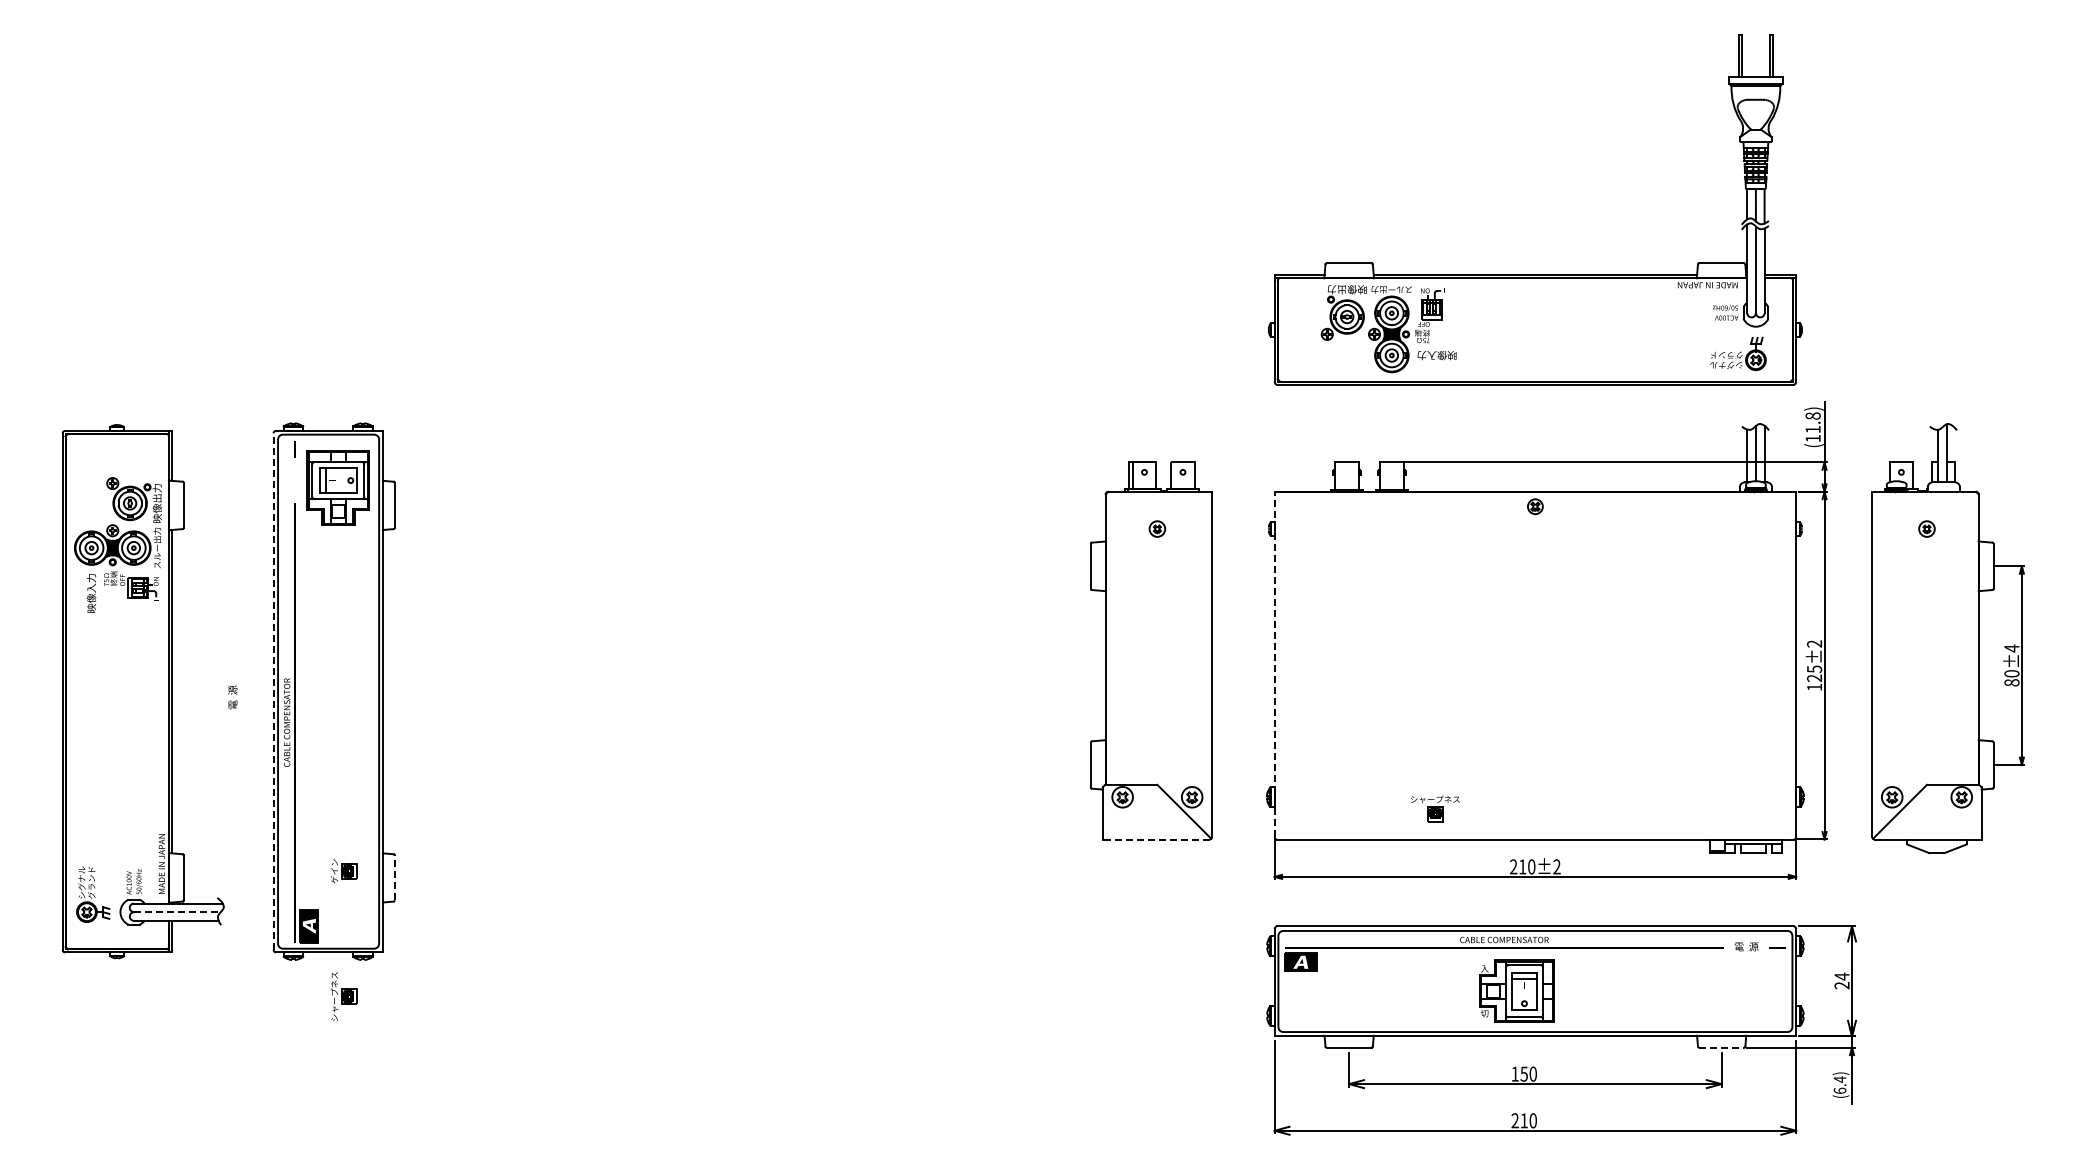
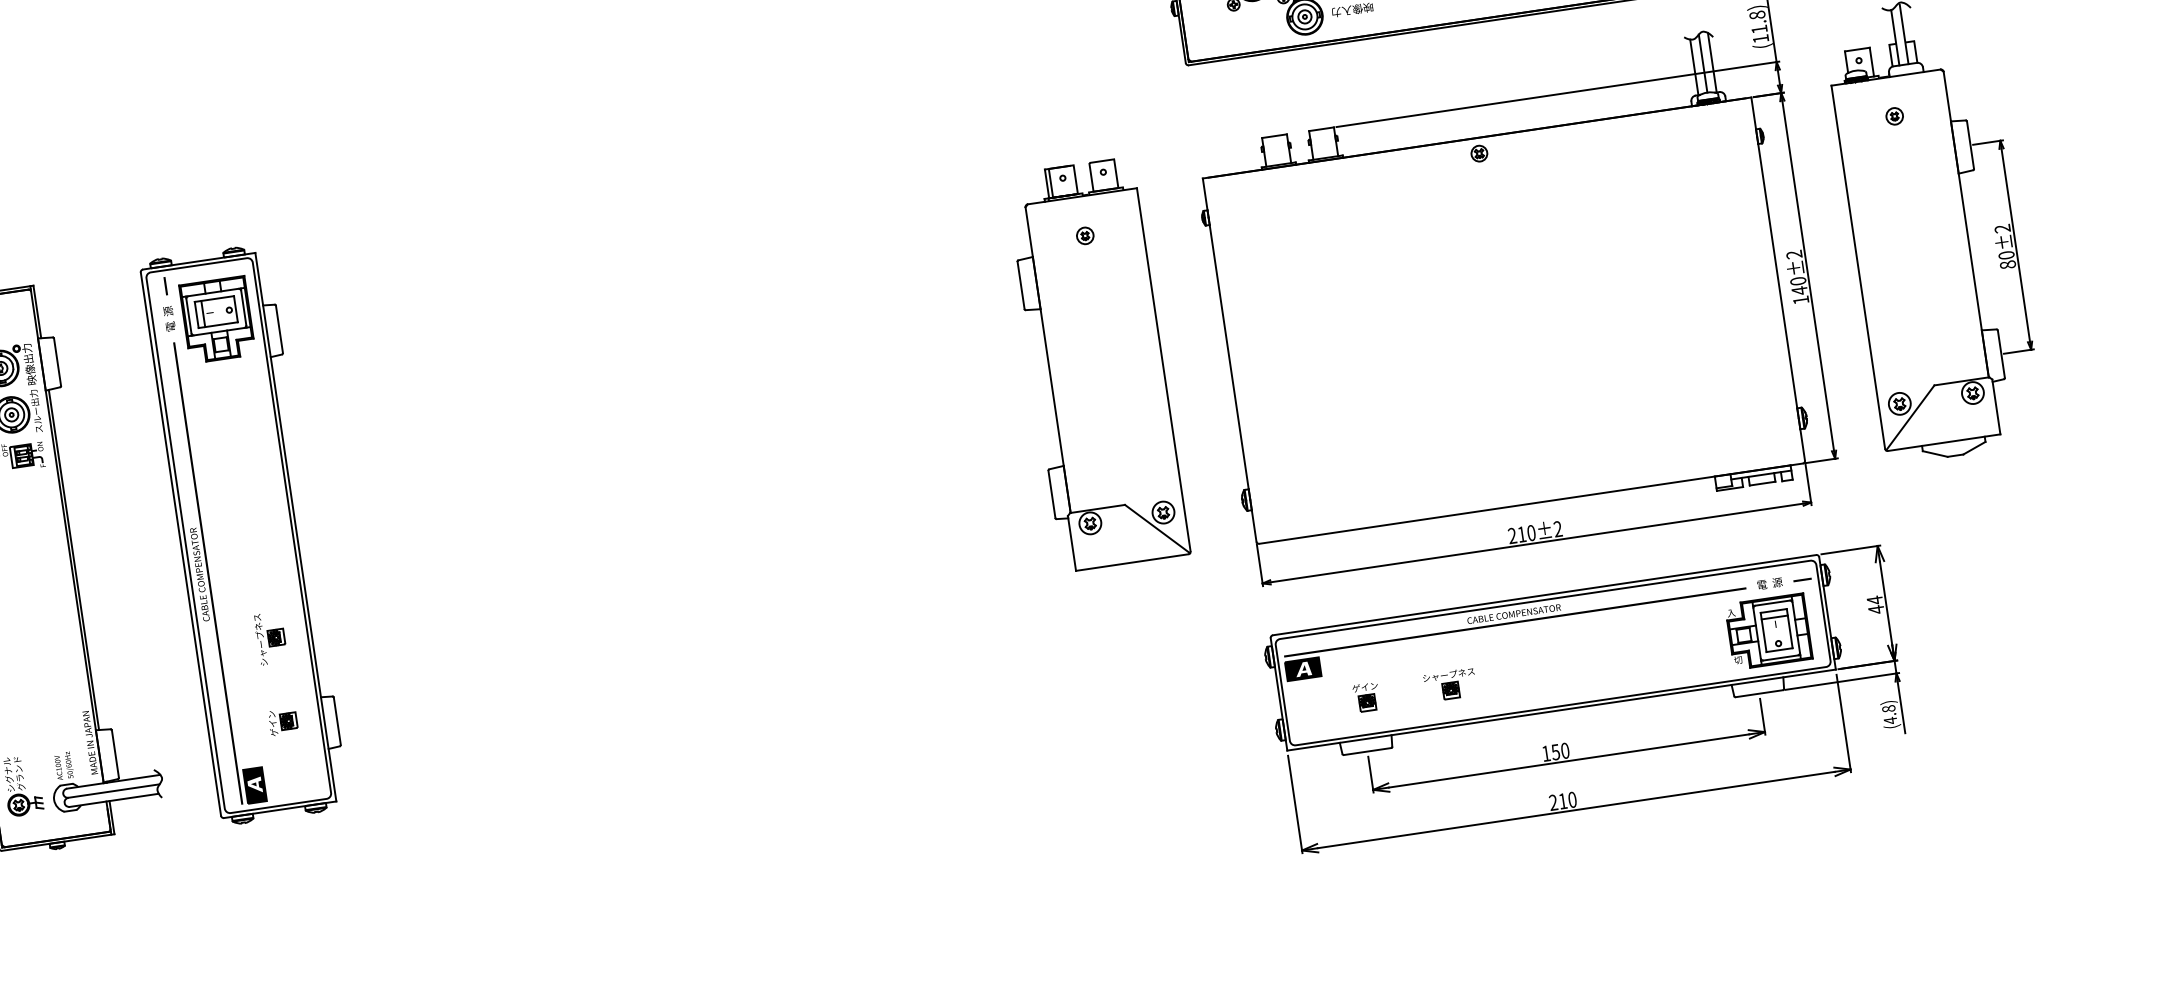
text: (2011, 648) -> (2002, 228), 80±4 -> 80±2
line: (1274, 664) -> (1229, 360), dashed -> solid
text: (1814, 673) -> (1798, 285), 125±2 -> 140±2
line: (273, 691) -> (180, 544), dashed -> solid
text: (232, 697) -> (169, 318), moved
part: (1435, 808) -> (1450, 684), moved
line: (1155, 839) -> (1131, 562), dashed -> solid
line: (394, 877) -> (336, 720), dashed -> solid
line: (177, 912) -> (114, 791), dashed -> solid
text: (1841, 985) -> (1875, 609), 24 -> 44
part: (1516, 990) -> (1768, 630), moved
part: (343, 996) -> (269, 638), moved
part: (1355, 996) -> (1366, 696), added
line: (1722, 1047) -> (1760, 693), dashed -> solid
text: (1839, 1085) -> (1889, 715), (6.4) -> (4.8)

